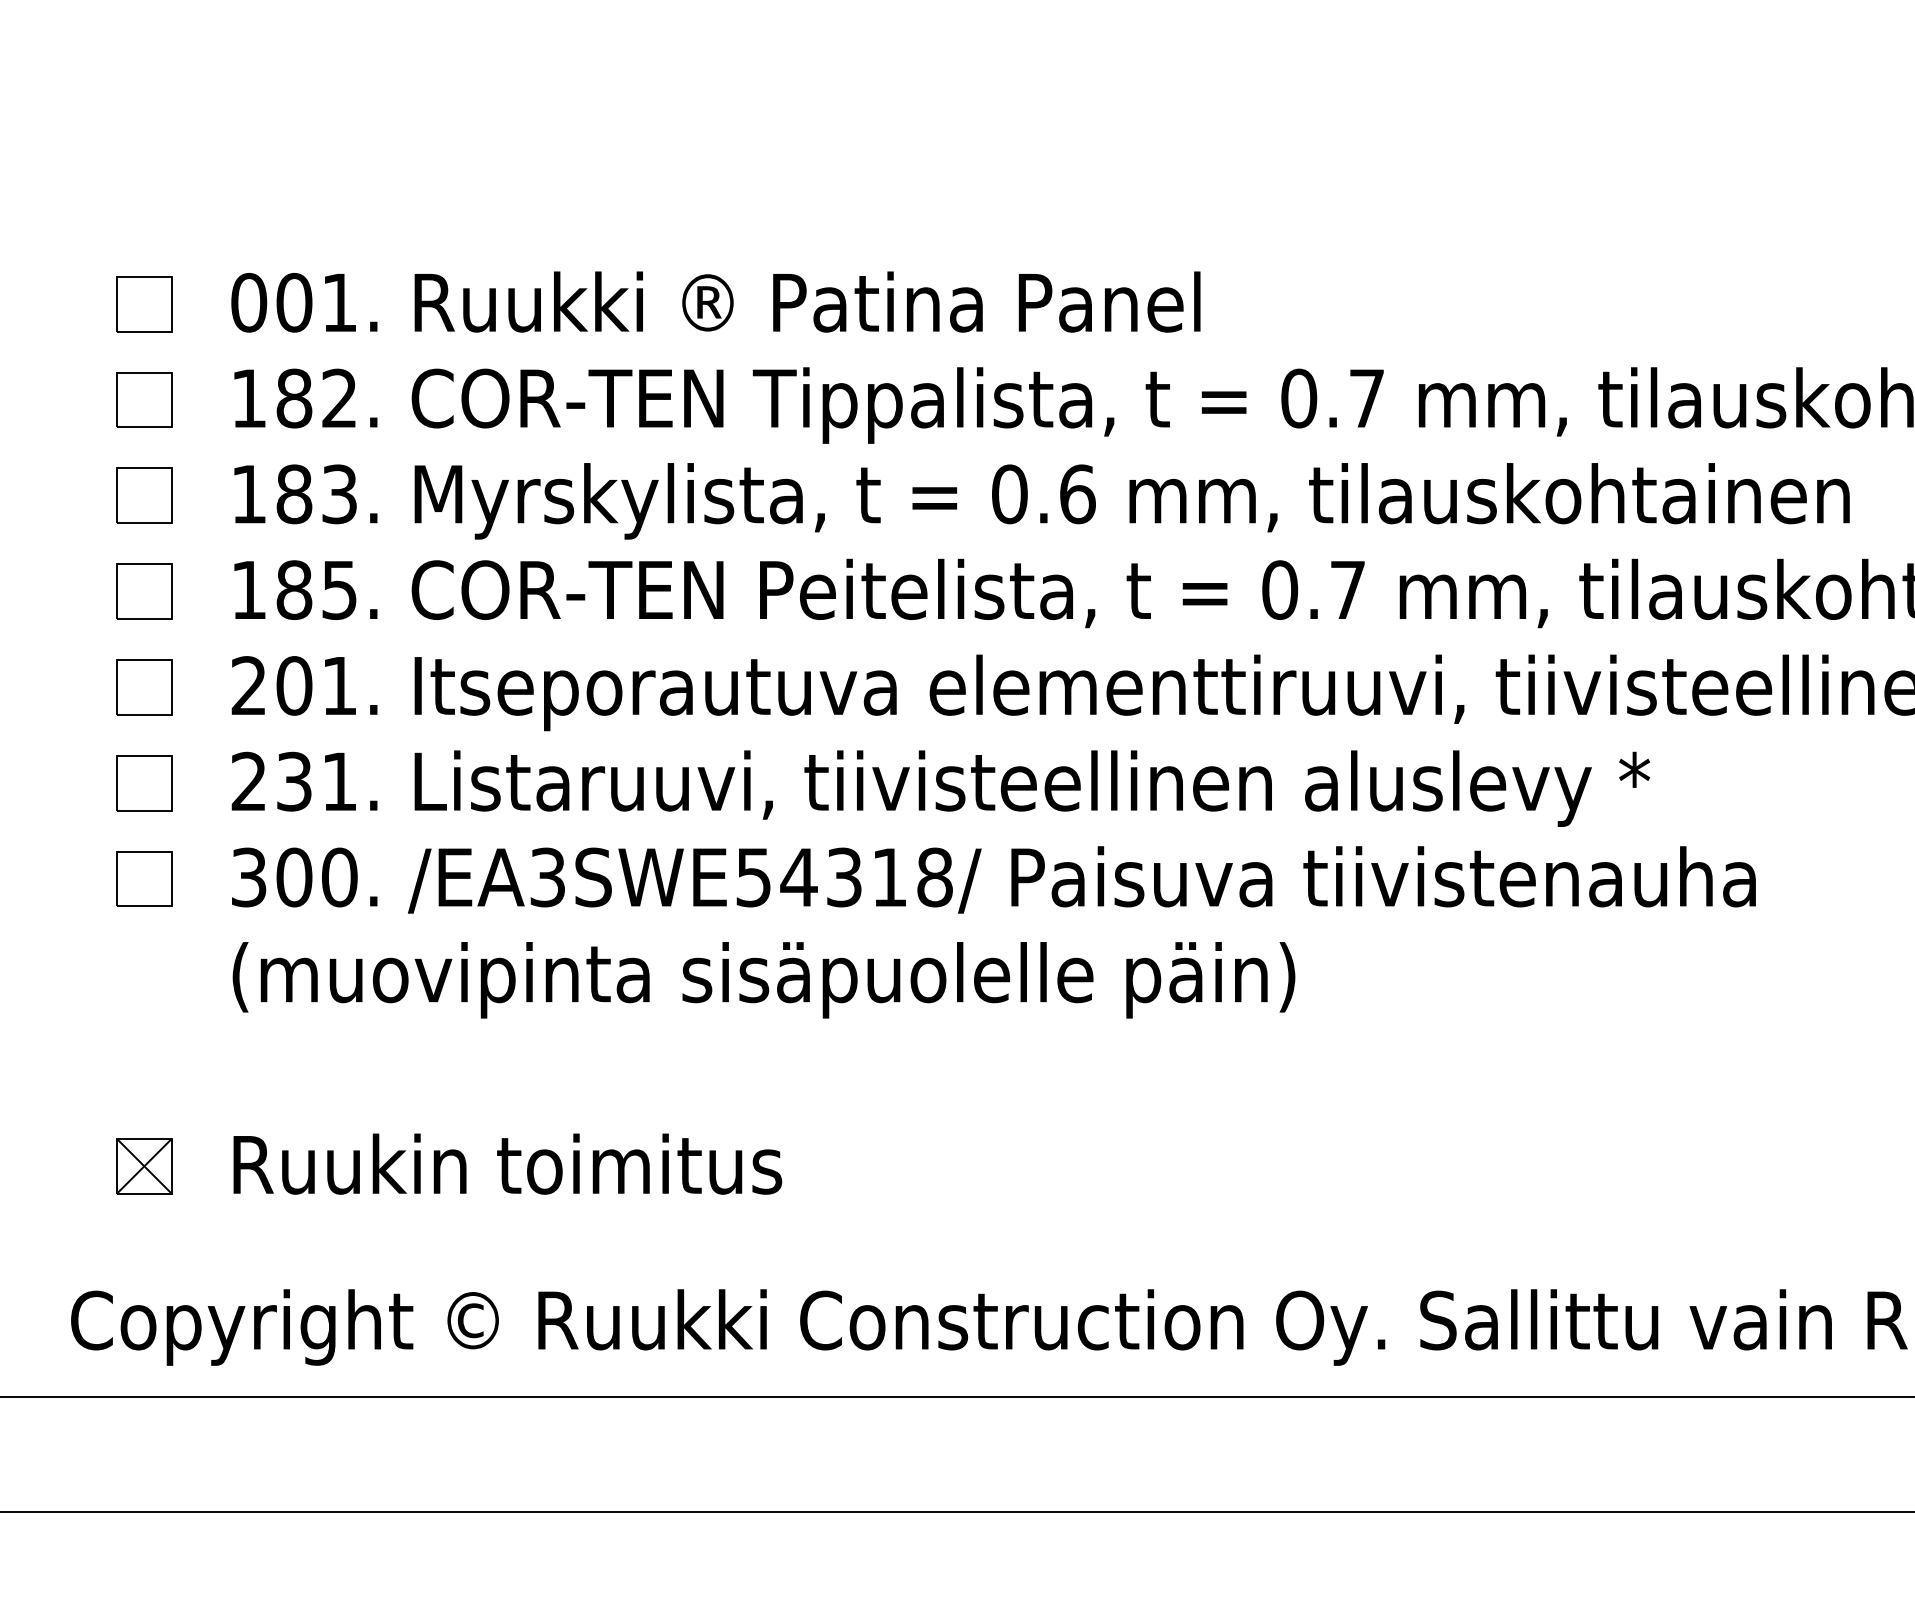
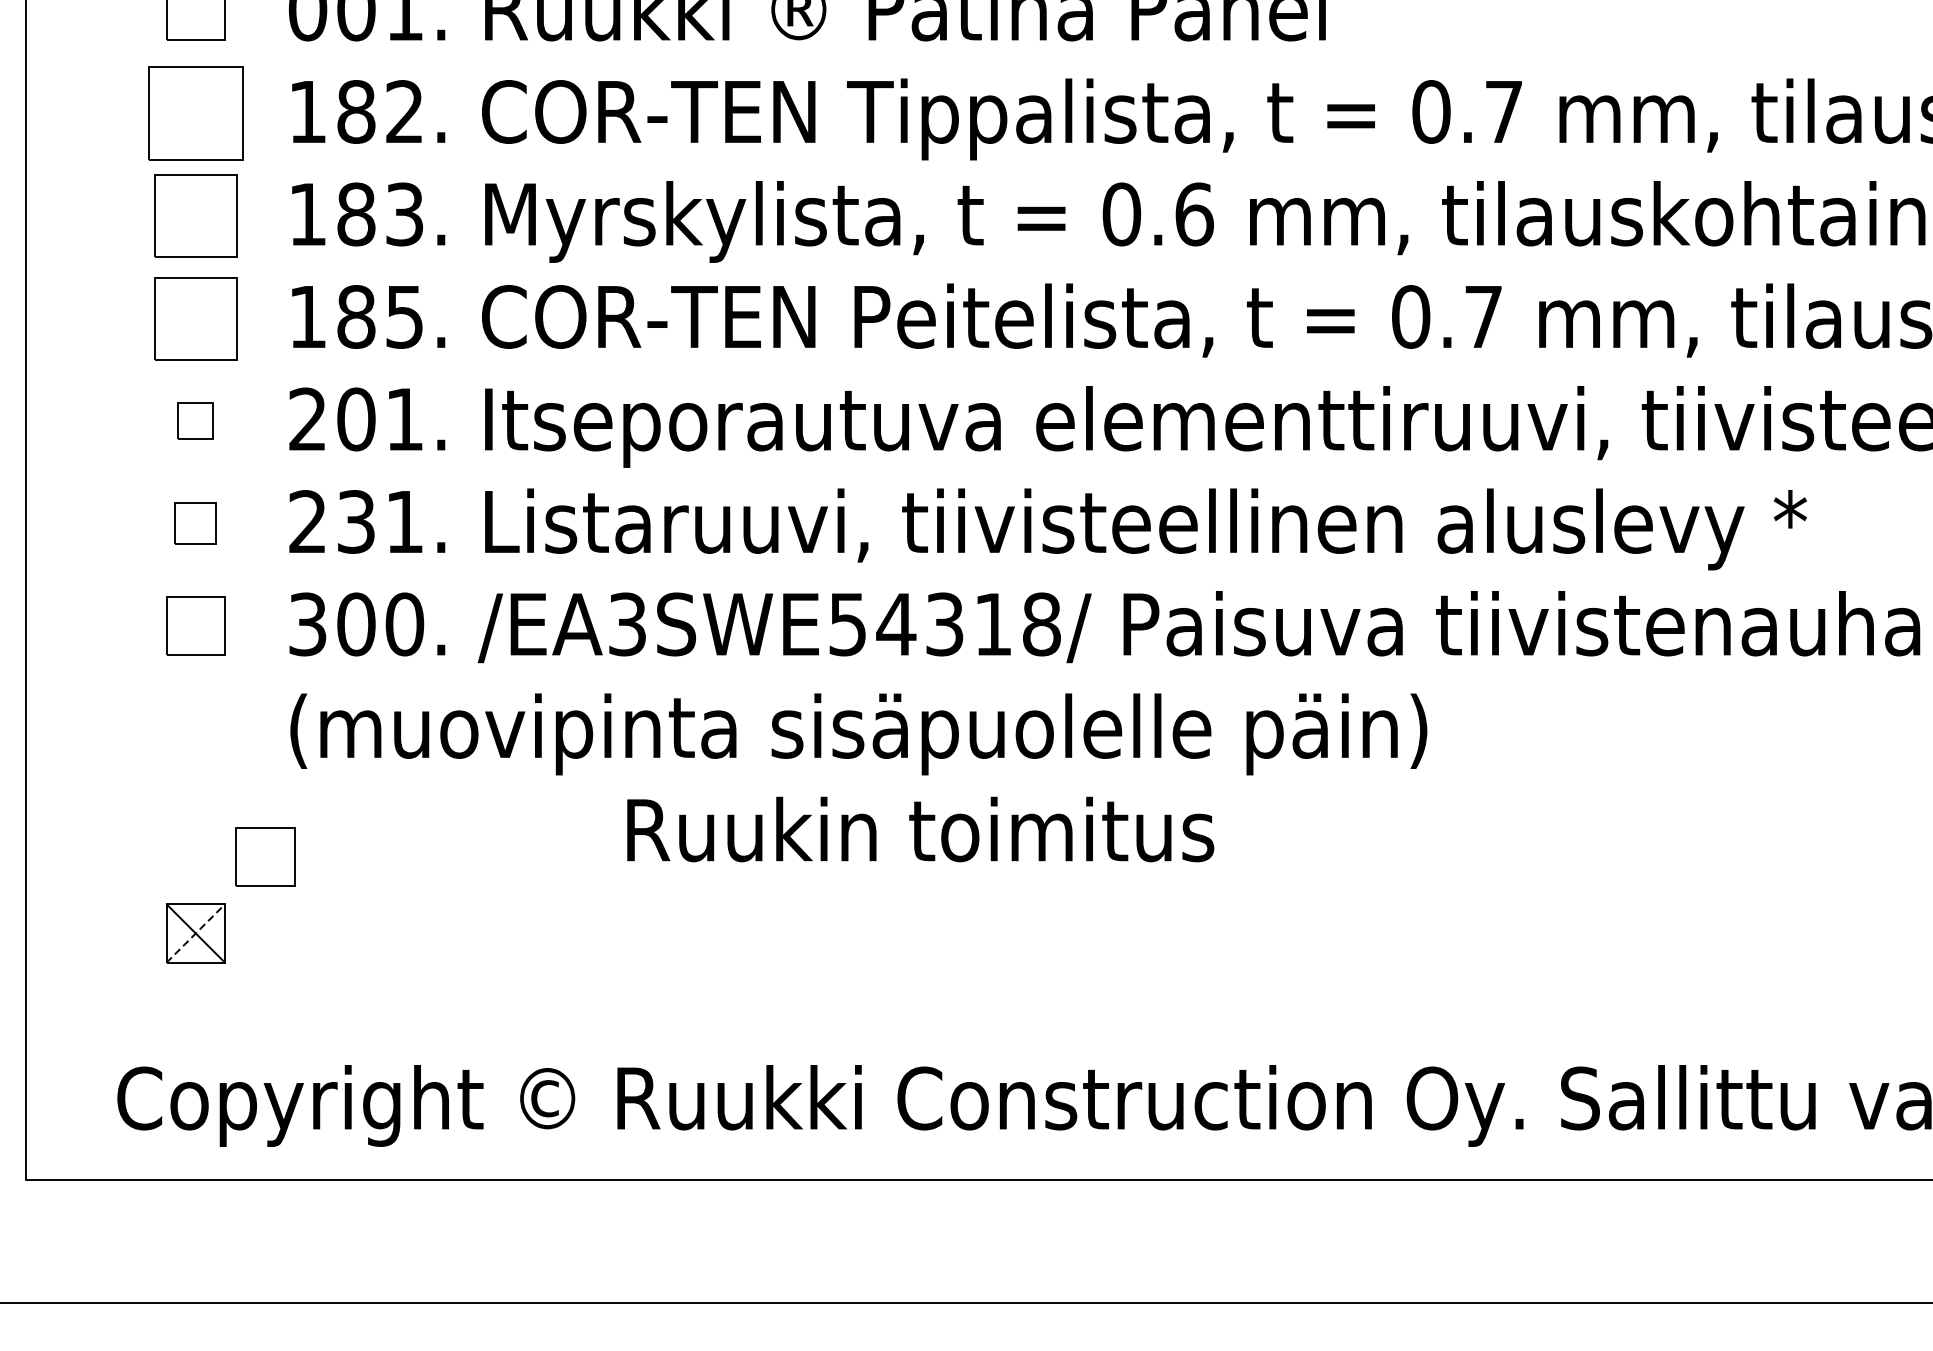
part: (144, 399) -> (195, 112), size x1.6
part: (144, 495) -> (195, 215), size x1.4
part: (144, 591) -> (195, 318), size x1.4
part: (144, 687) -> (195, 421), size x0.6
part: (144, 783) -> (195, 523), size x0.7
part: (209, 1094) -> (265, 856), added
text: (507, 1163) -> (920, 828), moved
line: (144, 1166) -> (195, 933), solid -> dashed

